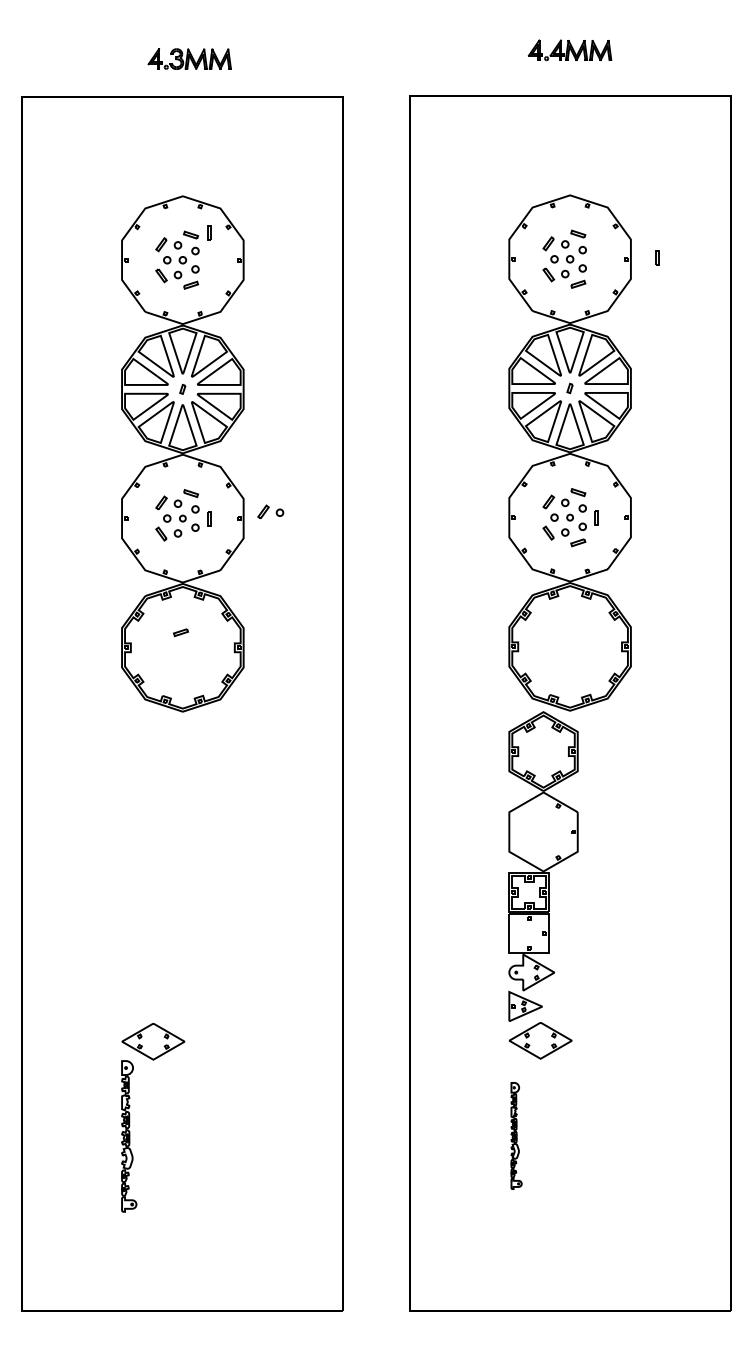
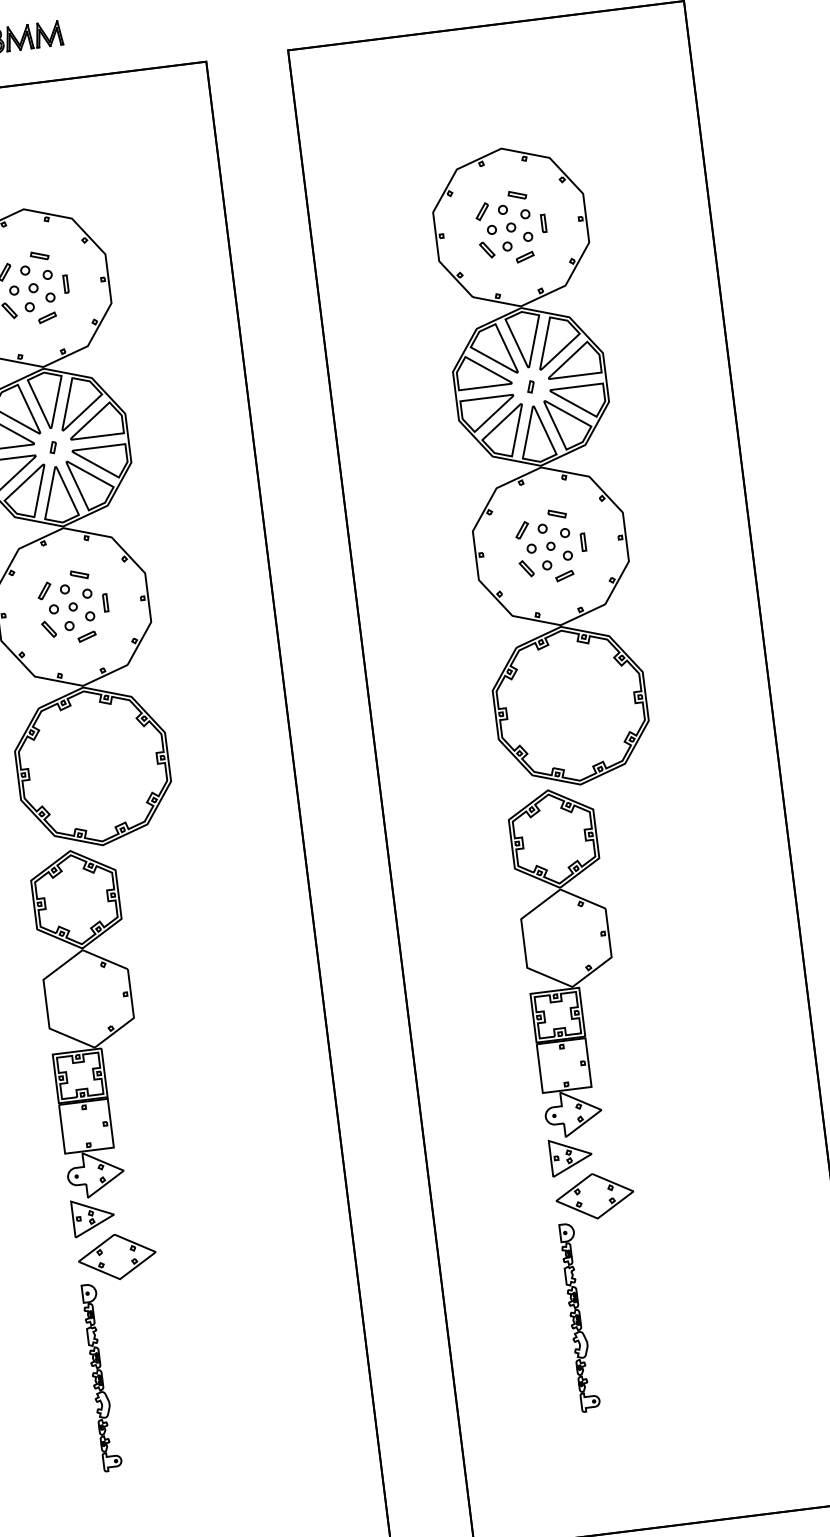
part: (209, 232) -> (66, 283), moved
part: (657, 257) -> (543, 222), moved
part: (270, 511) -> (180, 584), removed
part: (180, 632) -> (86, 636), moved
part: (156, 867) -> (94, 1041), added
part: (516, 1135) -> (579, 1316), size x1.43

